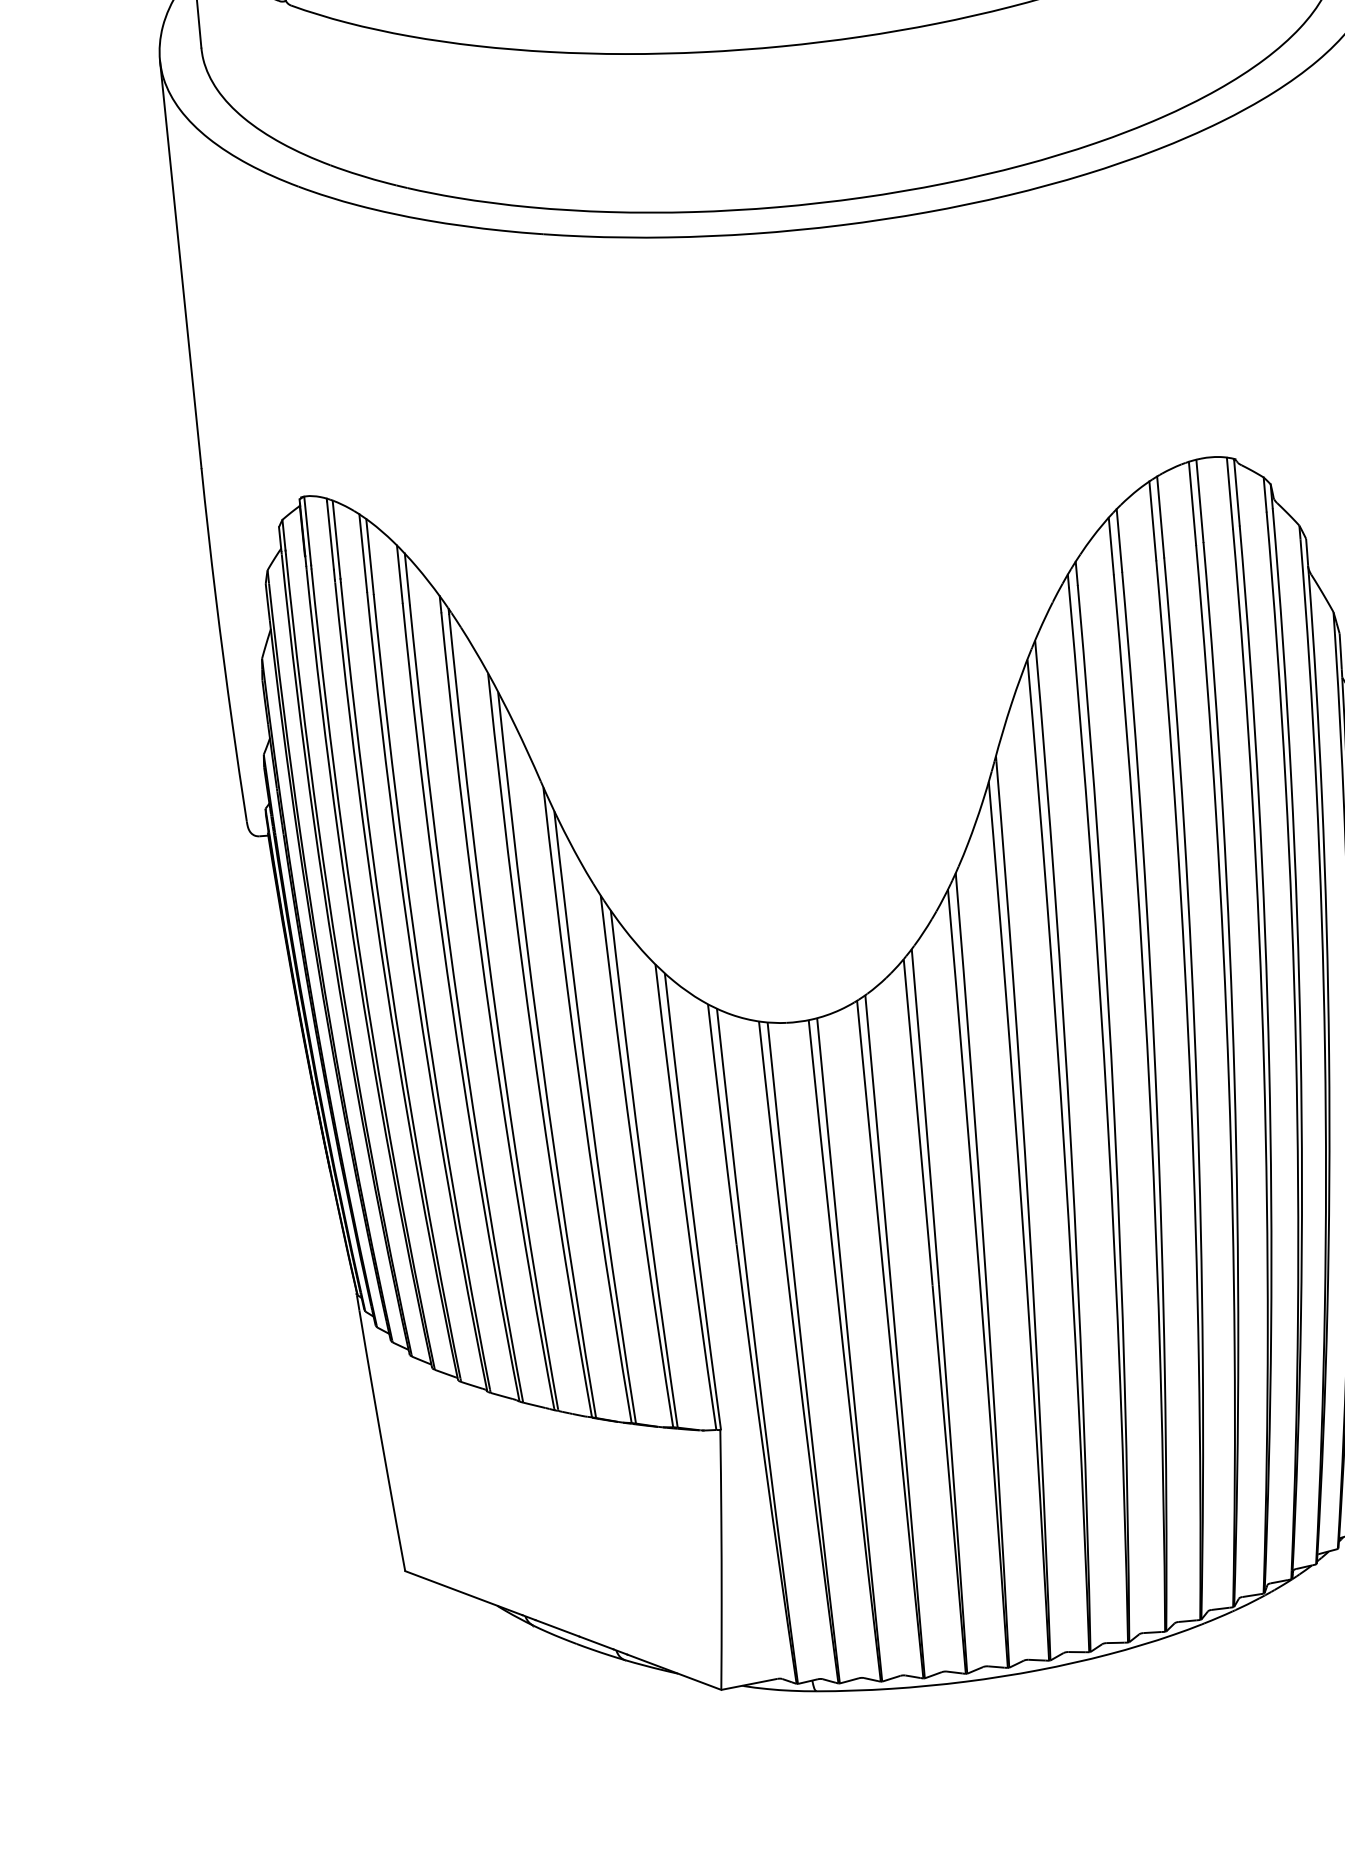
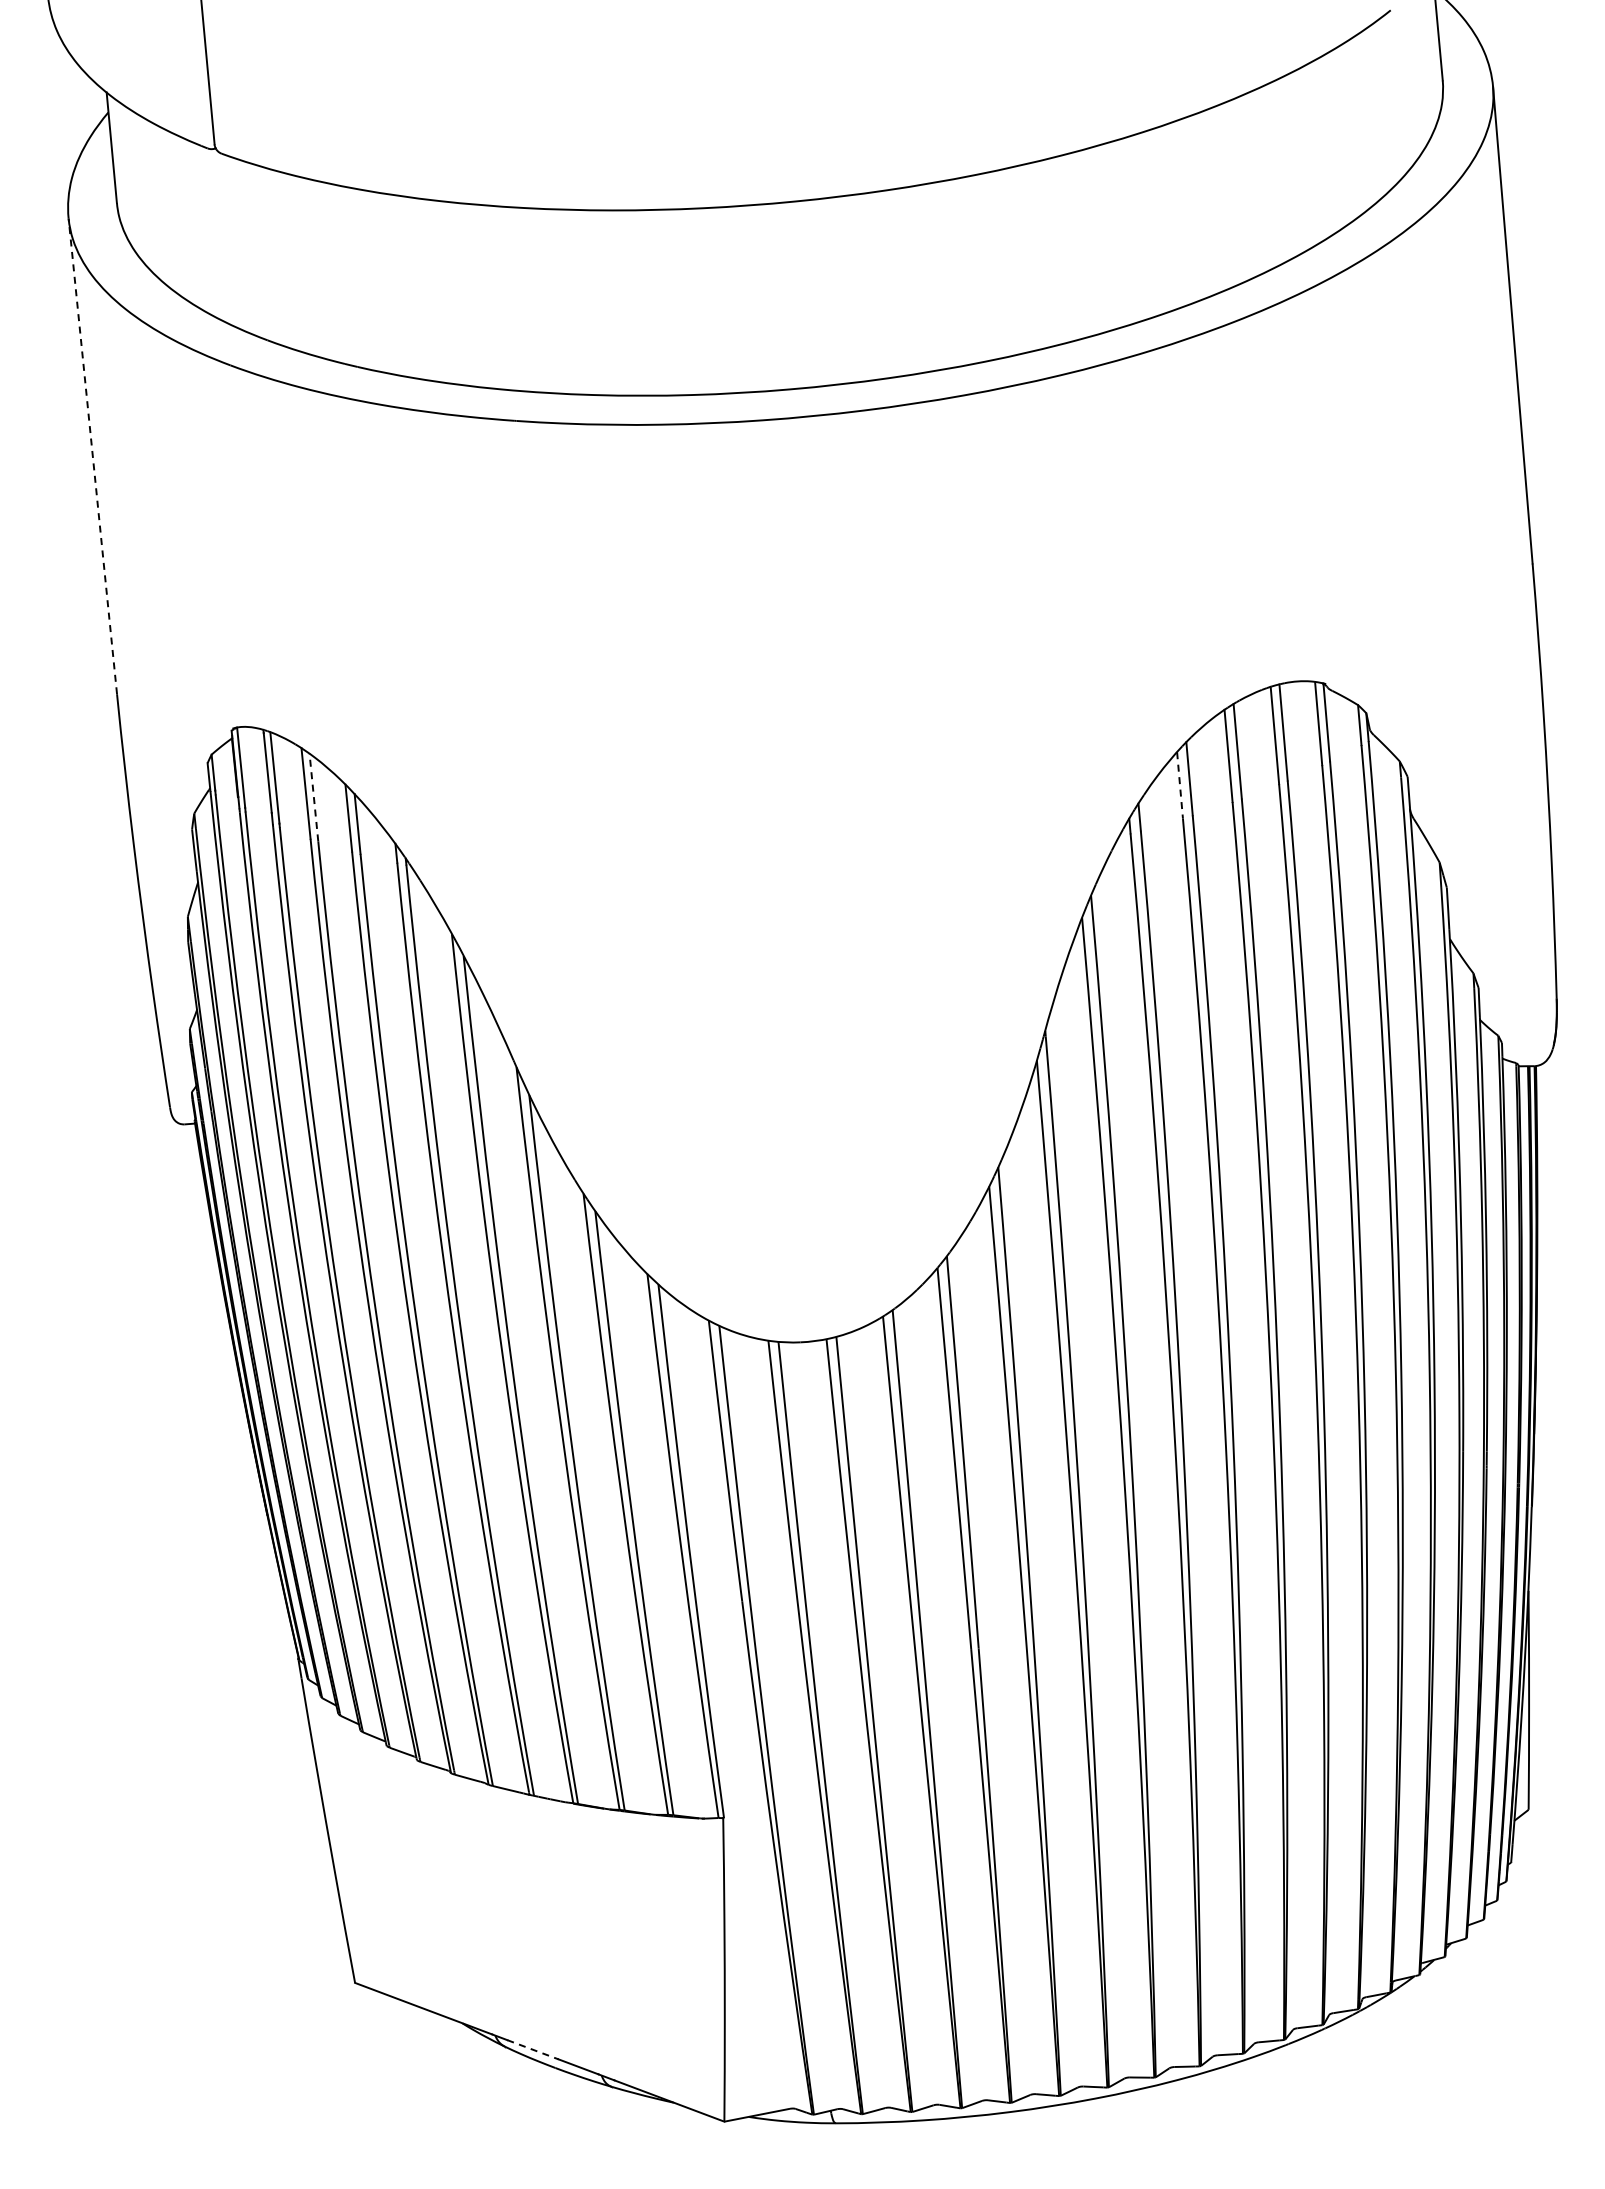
line: (180, 263) -> (92, 455), solid -> dashed
line: (1111, 546) -> (1180, 785), solid -> dashed
line: (369, 556) -> (313, 797), solid -> dashed
line: (557, 1628) -> (533, 2049), solid -> dashed

